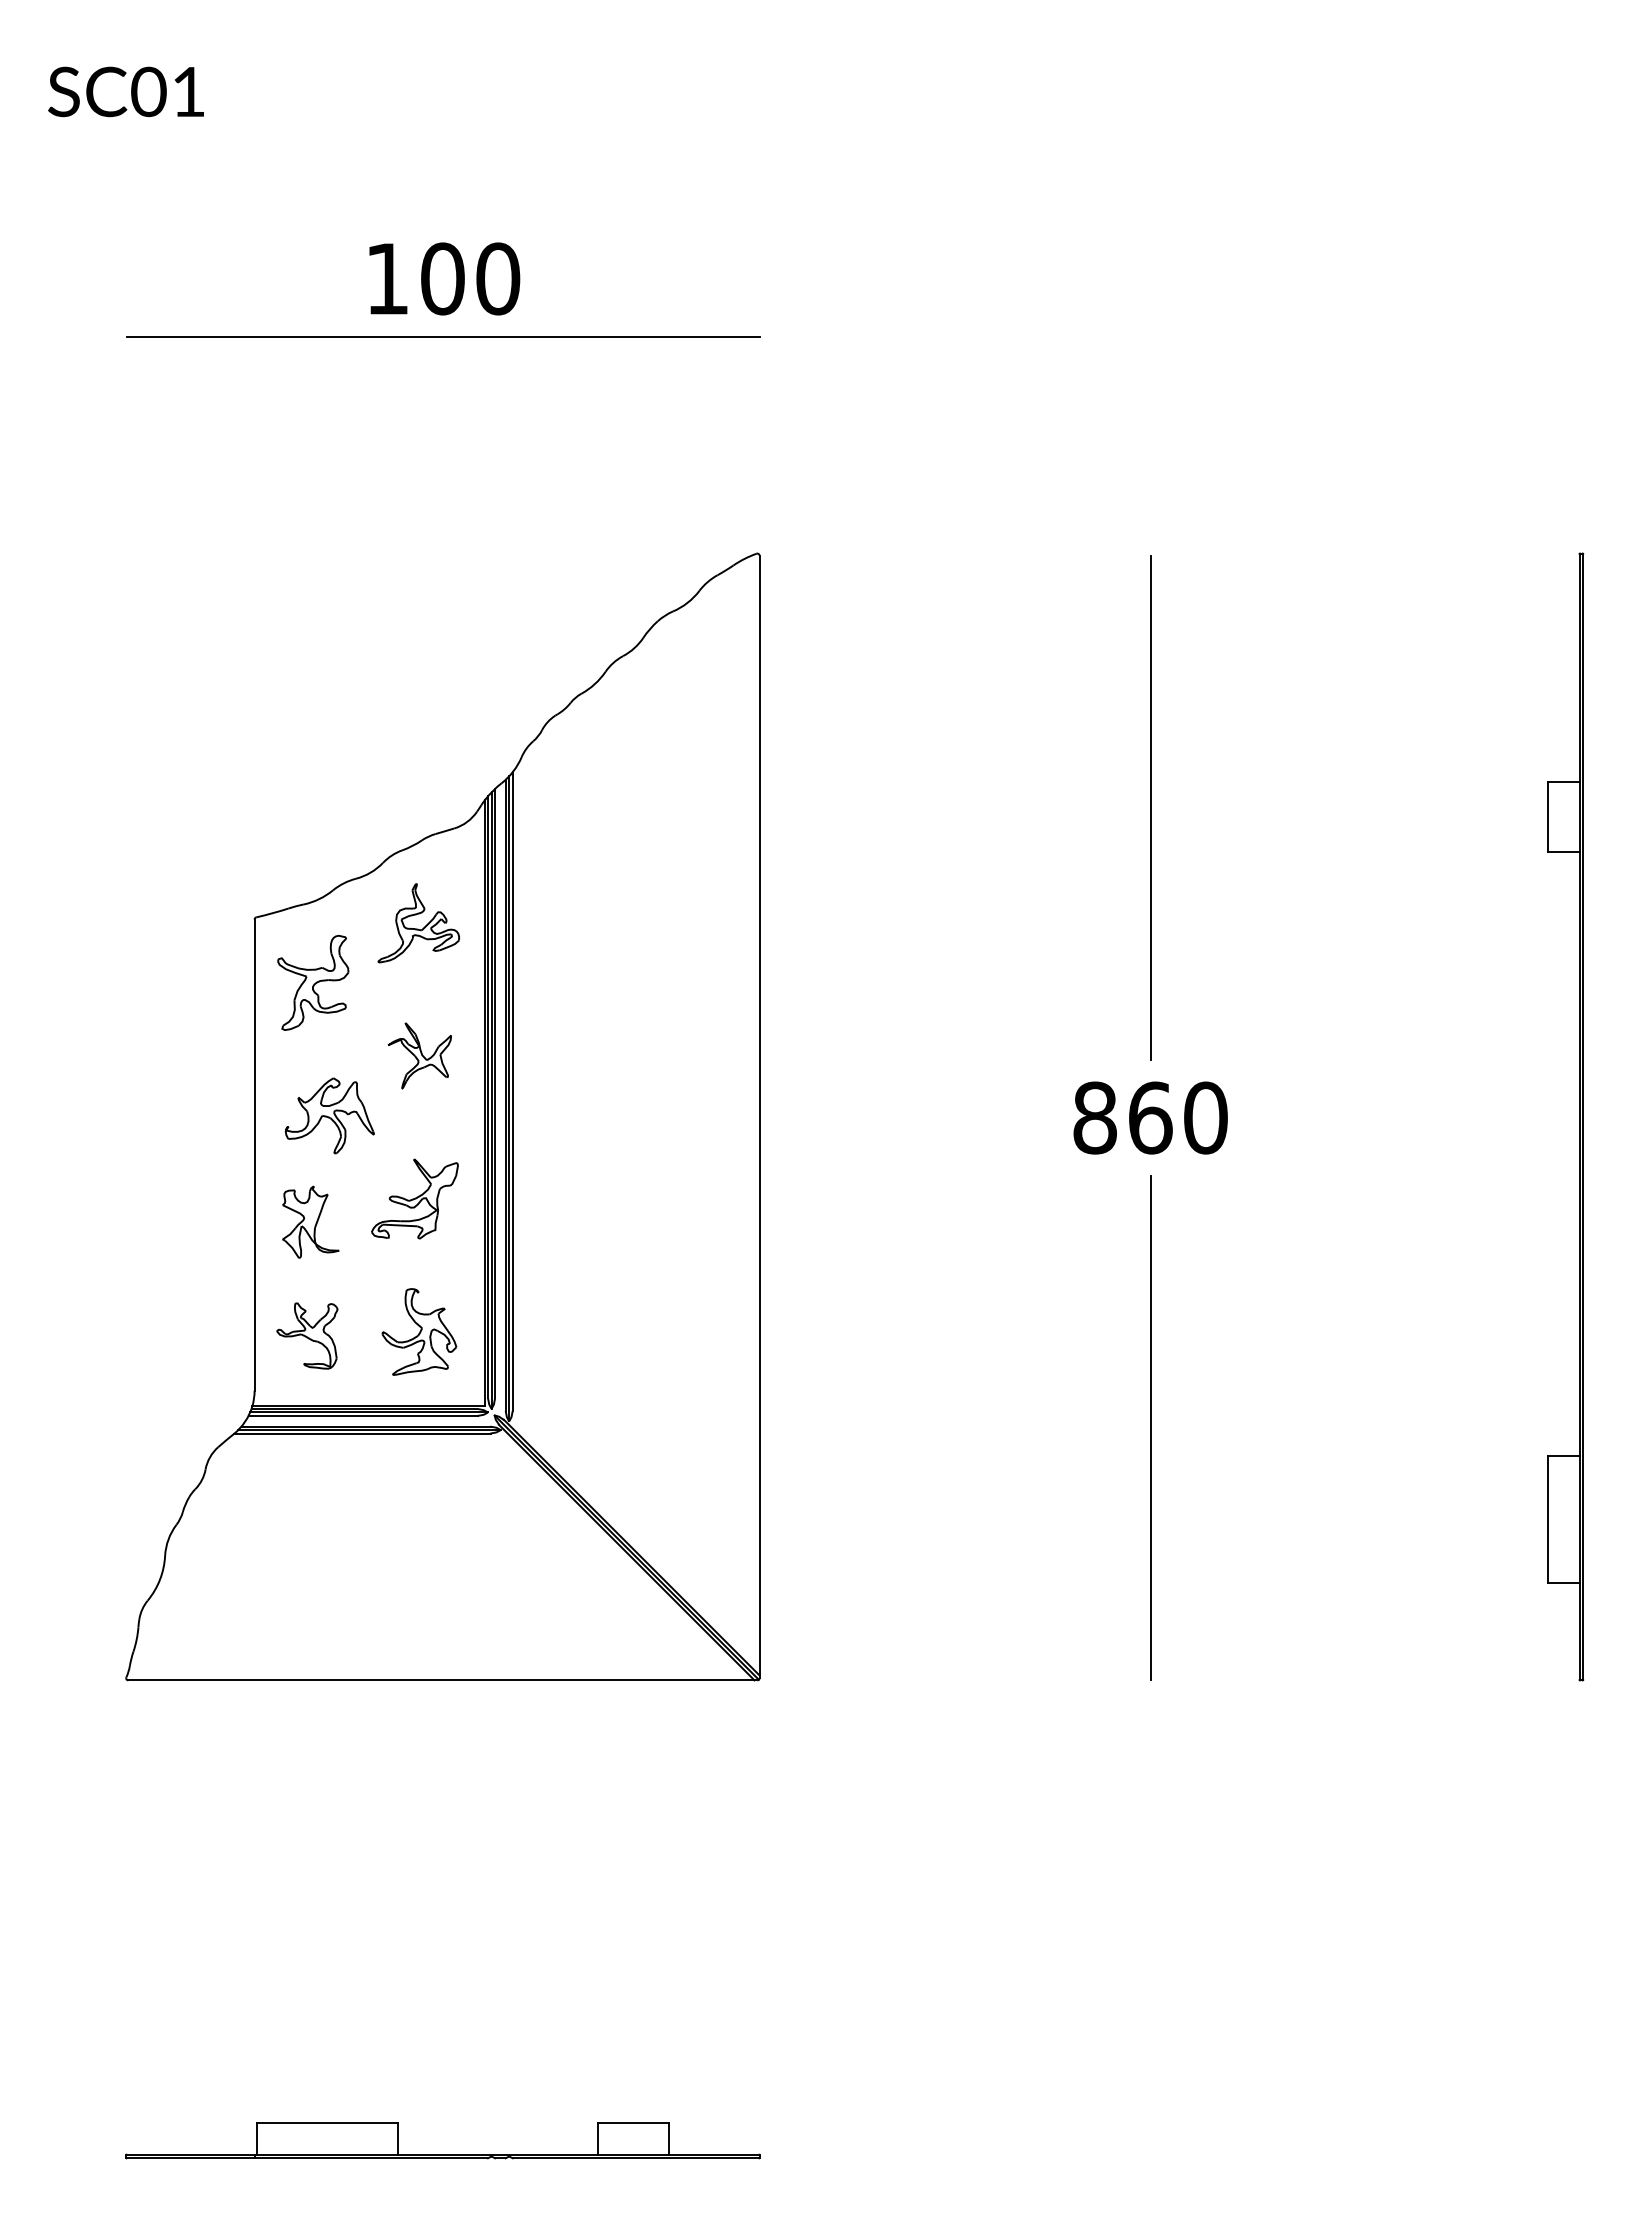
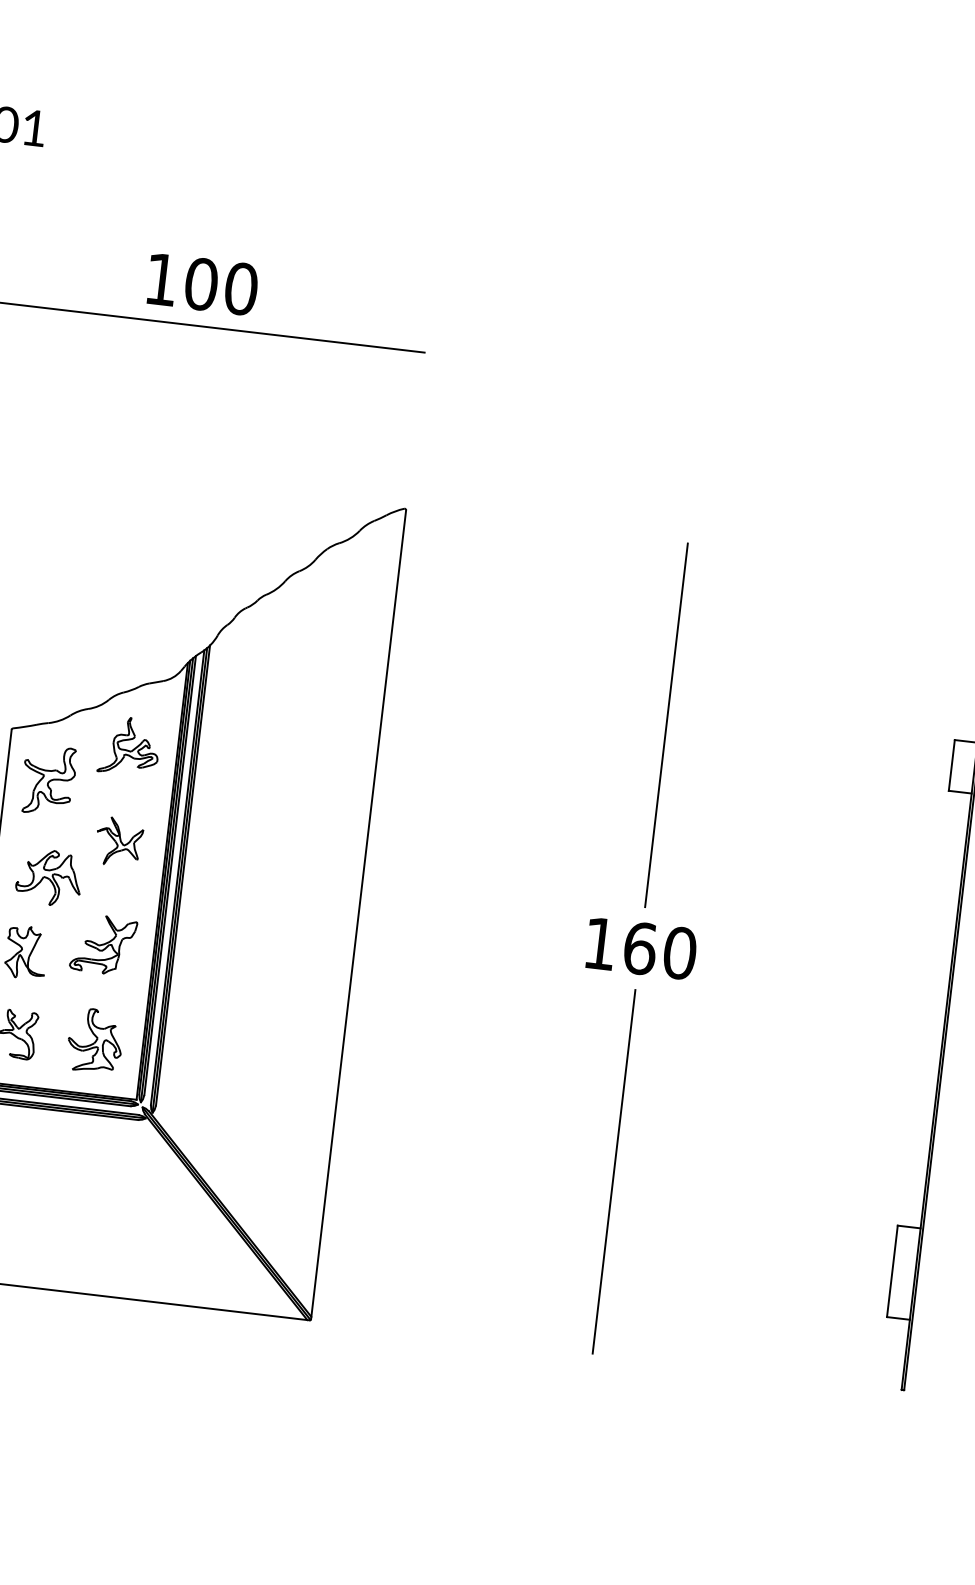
text: (1094, 1117) -> (599, 943), 860 -> 160

